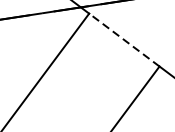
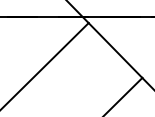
line: (124, 40) -> (115, 50), dashed -> solid

